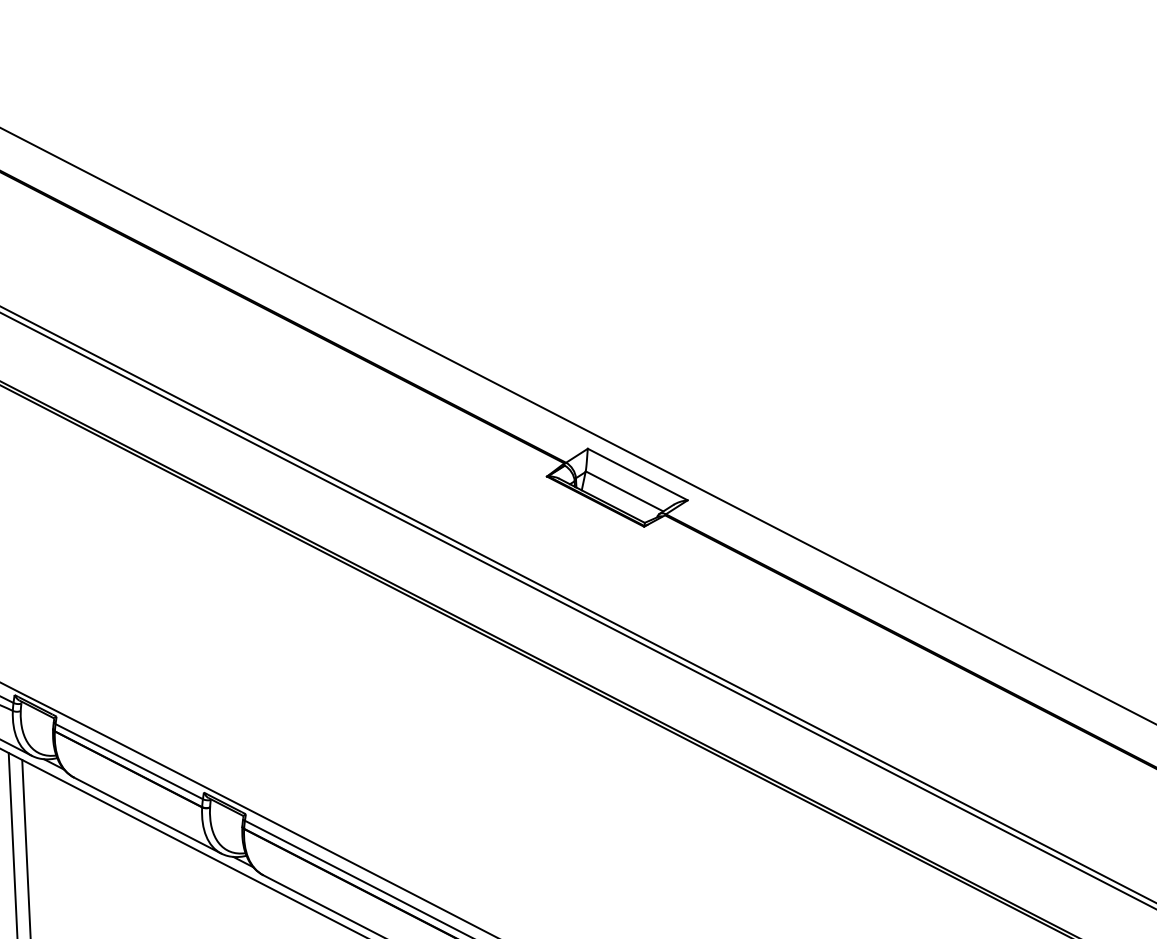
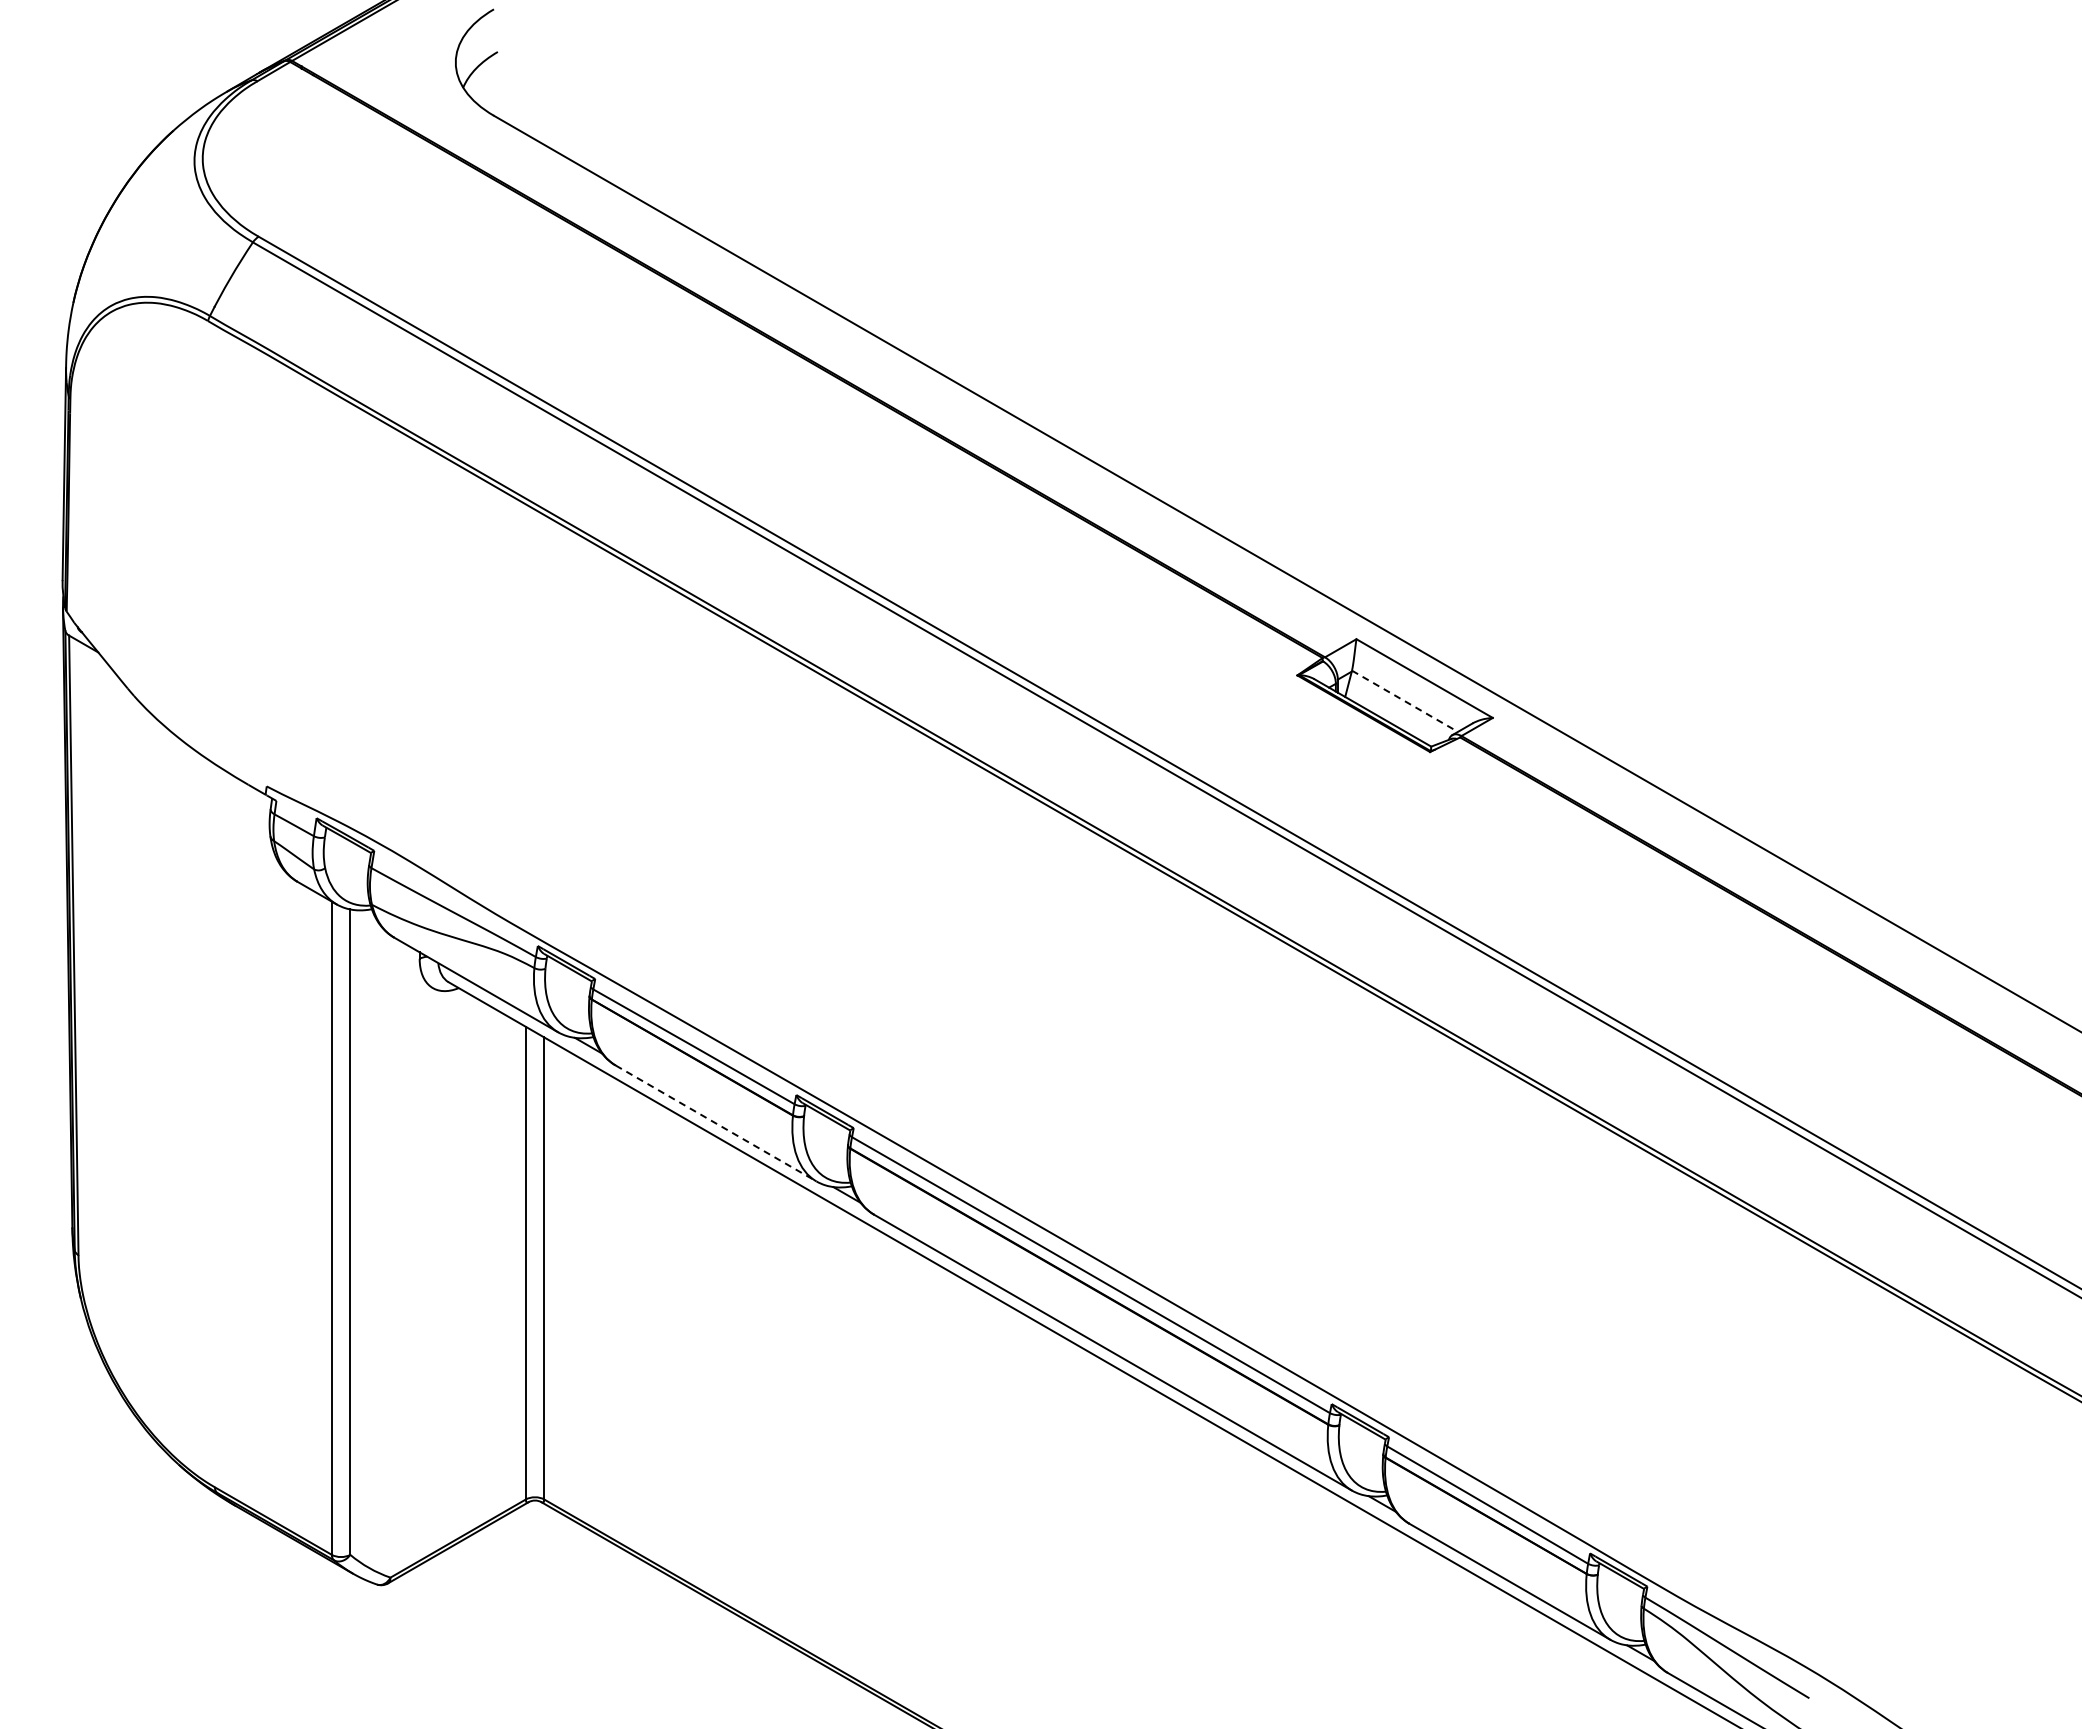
line: (624, 491) -> (1405, 701), solid -> dashed
line: (147, 815) -> (716, 1123), solid -> dashed

